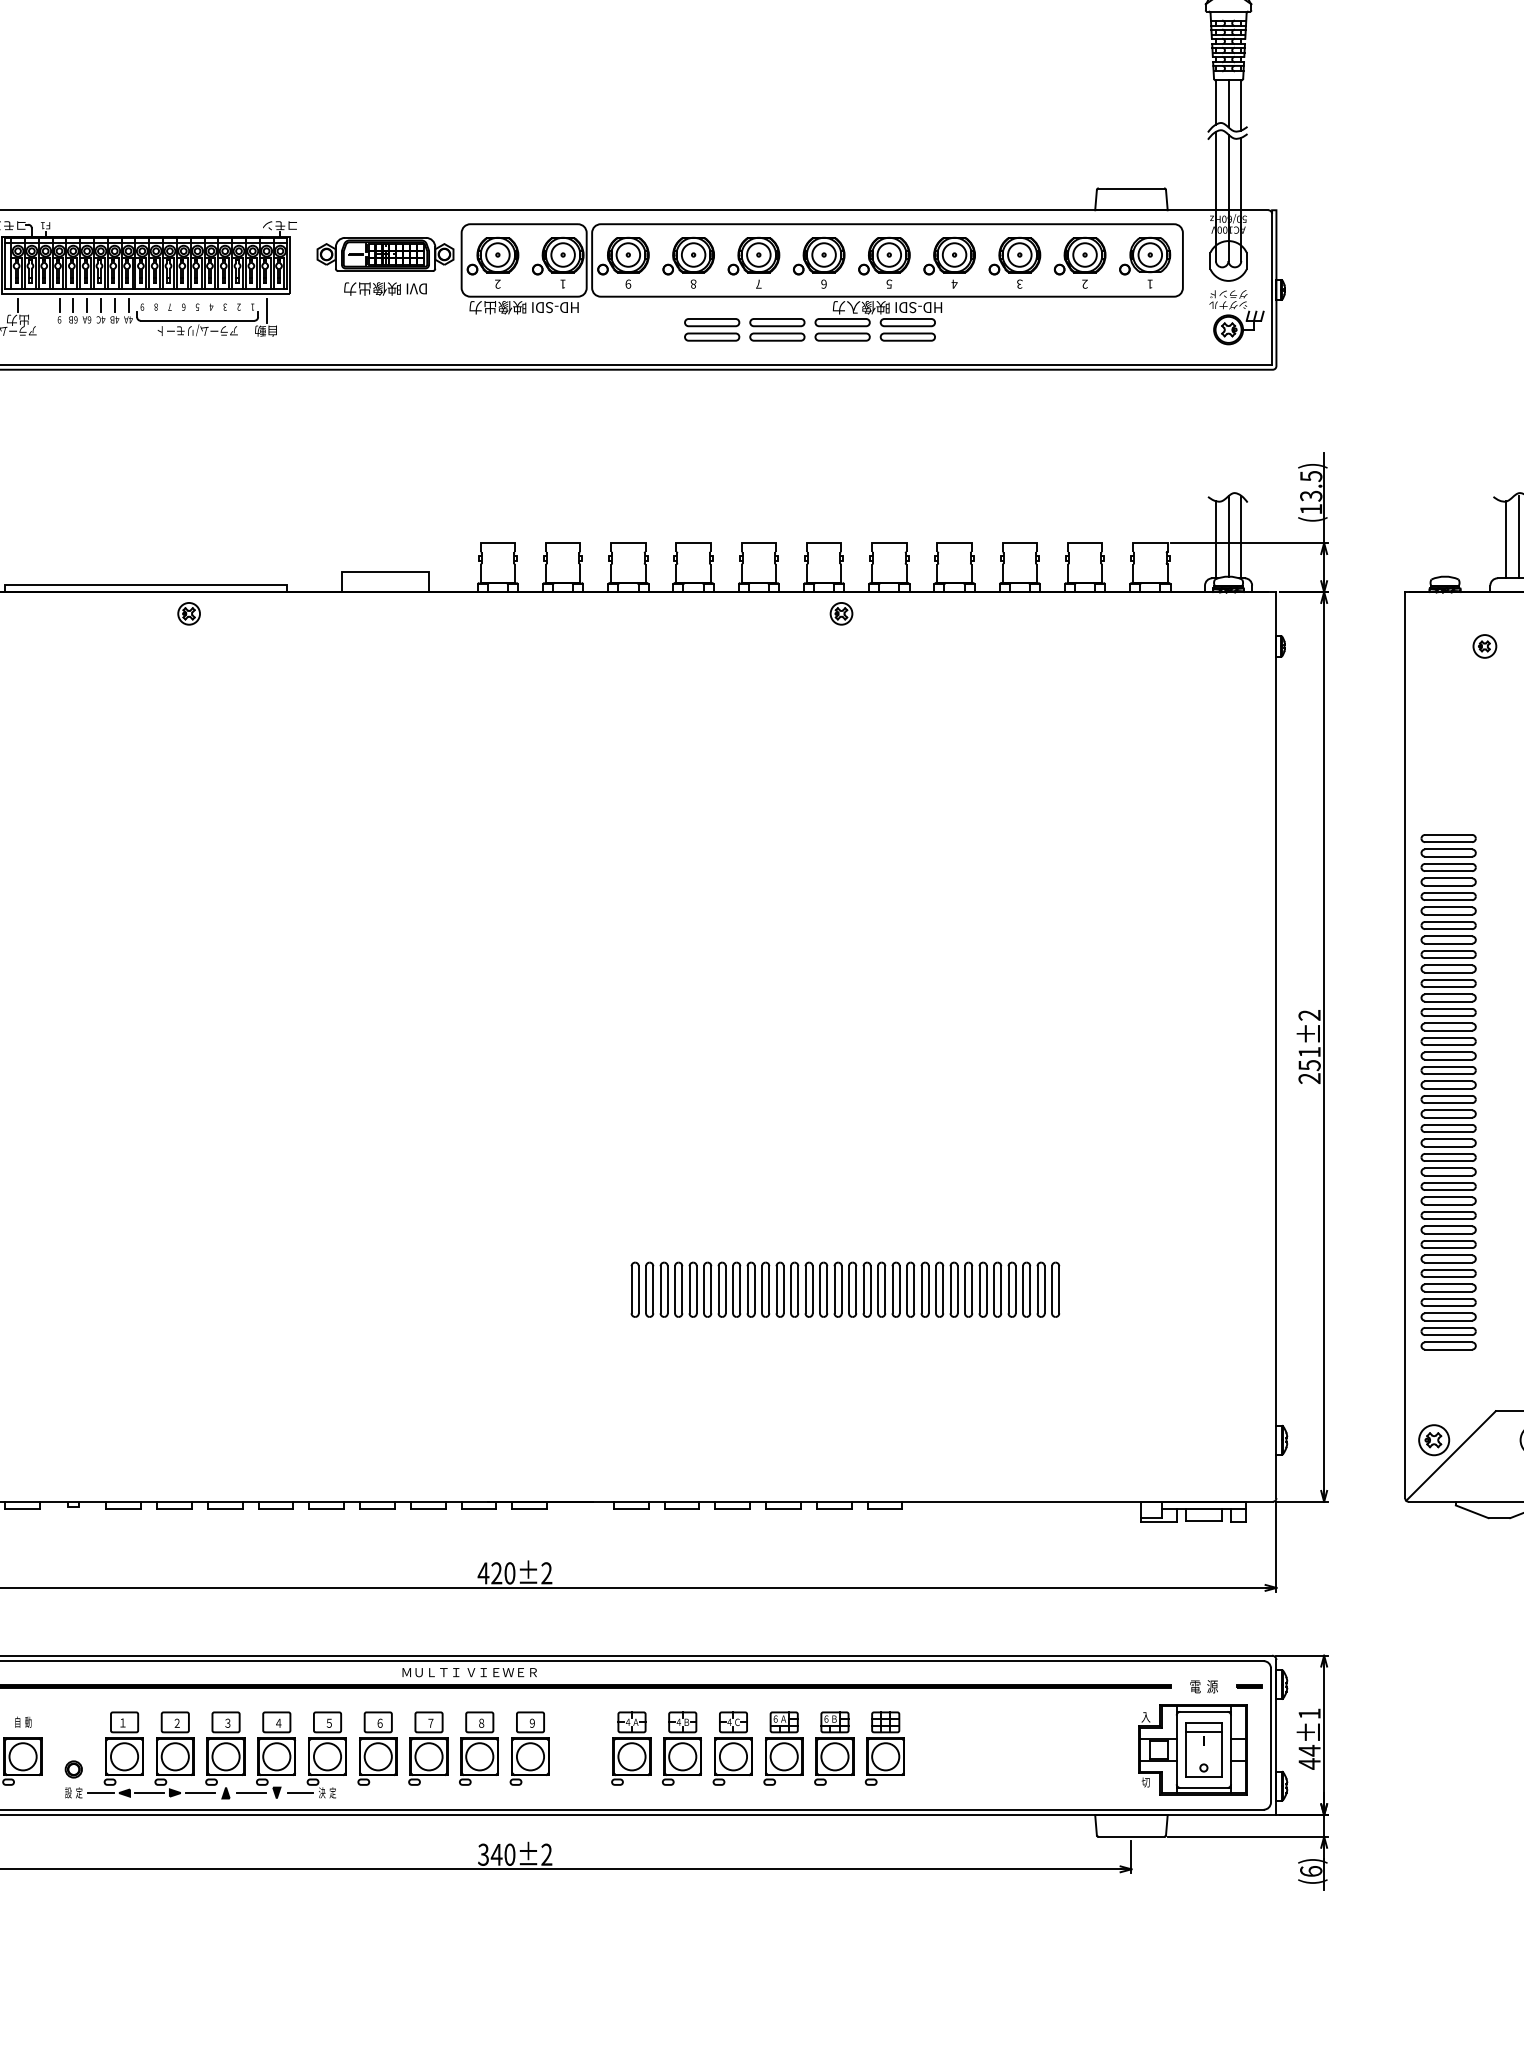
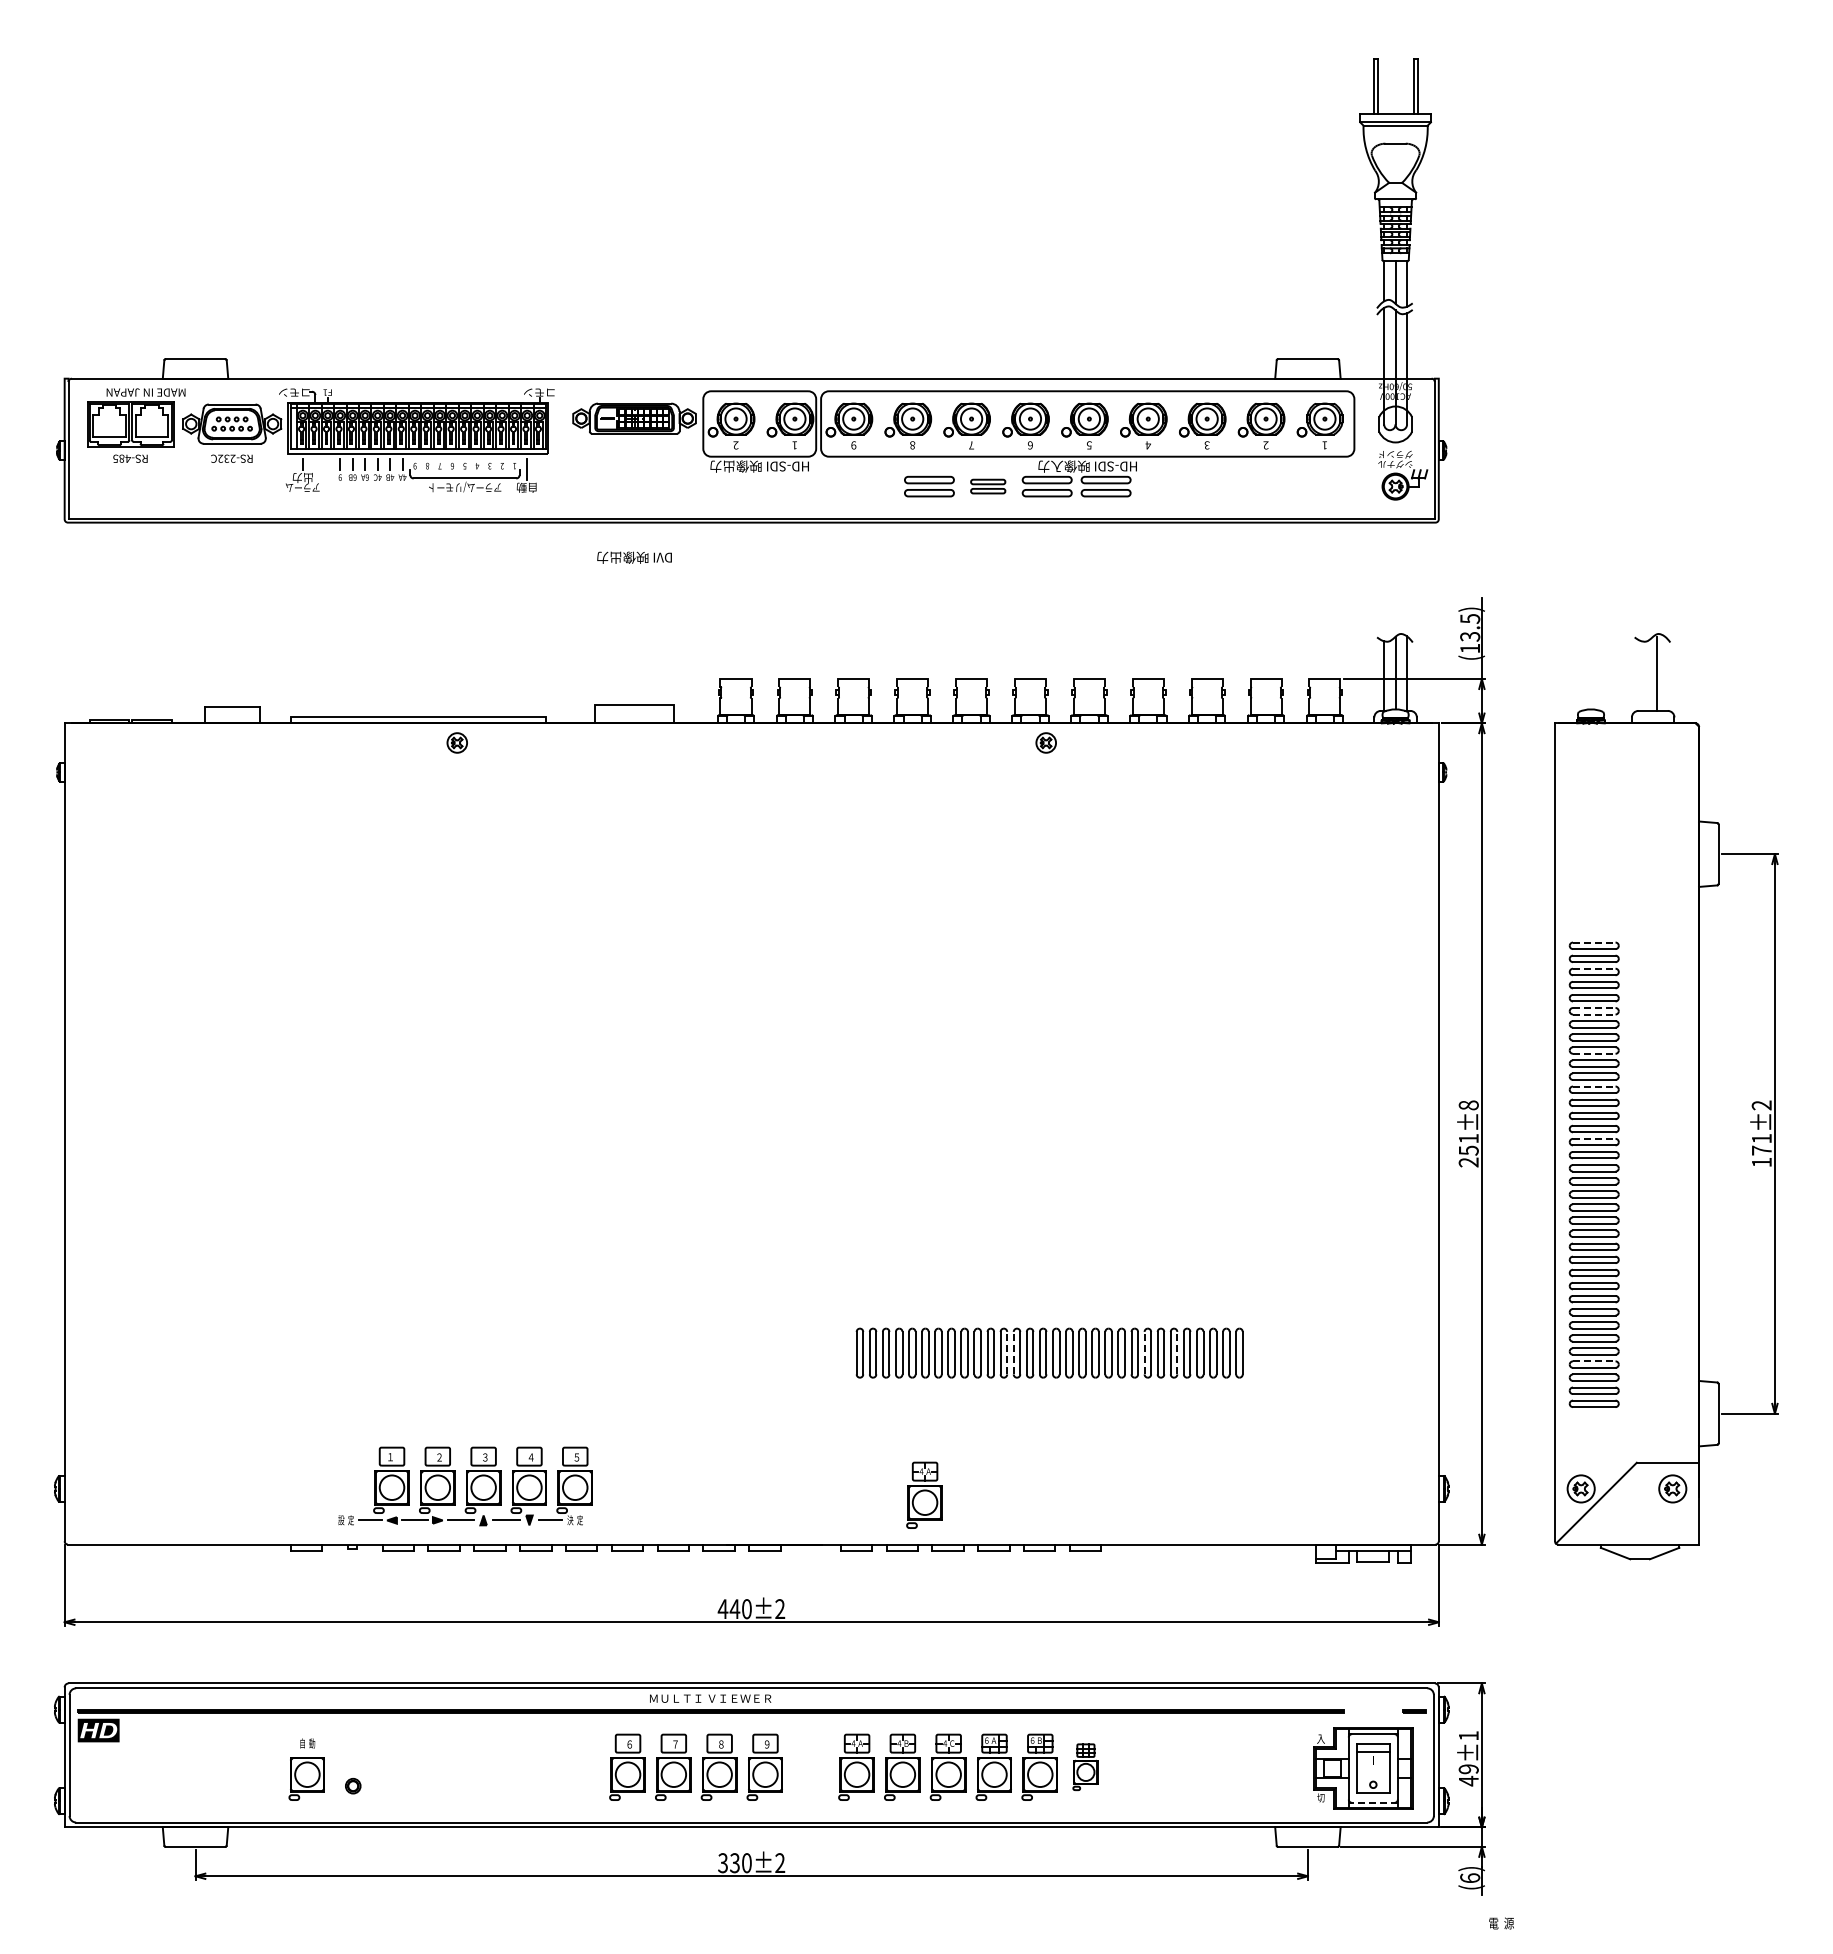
text: (385, 288) -> (634, 557), moved
part: (776, 329) -> (987, 486), size x0.7
line: (1505, 539) -> (1645, 675), removed
part: (1484, 646) -> (1626, 772), removed
line: (1448, 834) -> (1594, 942), solid -> dashed
line: (1448, 863) -> (1594, 968), solid -> dashed
line: (1448, 907) -> (1594, 1008), solid -> dashed
line: (1448, 914) -> (1594, 1014), solid -> dashed
line: (1448, 957) -> (1594, 1053), solid -> dashed
line: (1448, 994) -> (1594, 1086), solid -> dashed
text: (1309, 1015) -> (1468, 1105), 251±2 -> 251±8
line: (1448, 1051) -> (1594, 1138), solid -> dashed
line: (798, 1289) -> (1007, 1352), solid -> dashed
line: (805, 1289) -> (1013, 1352), solid -> dashed
line: (950, 1289) -> (1144, 1352), solid -> dashed
line: (986, 1289) -> (1177, 1352), solid -> dashed
line: (1448, 1299) -> (1594, 1361), solid -> dashed
part: (706, 1446) -> (924, 1494), added
text: (496, 1572) -> (734, 1608), 420±2 -> 440±2
text: (1204, 1686) -> (1501, 1923), moved
part: (885, 1747) -> (1085, 1766), size x0.7
text: (1309, 1751) -> (1468, 1769), 44±1 -> 49±1
part: (205, 1755) -> (465, 1486), moved
line: (1204, 1787) -> (1373, 1802), solid -> dashed
text: (496, 1855) -> (734, 1863), 340±2 -> 330±2

